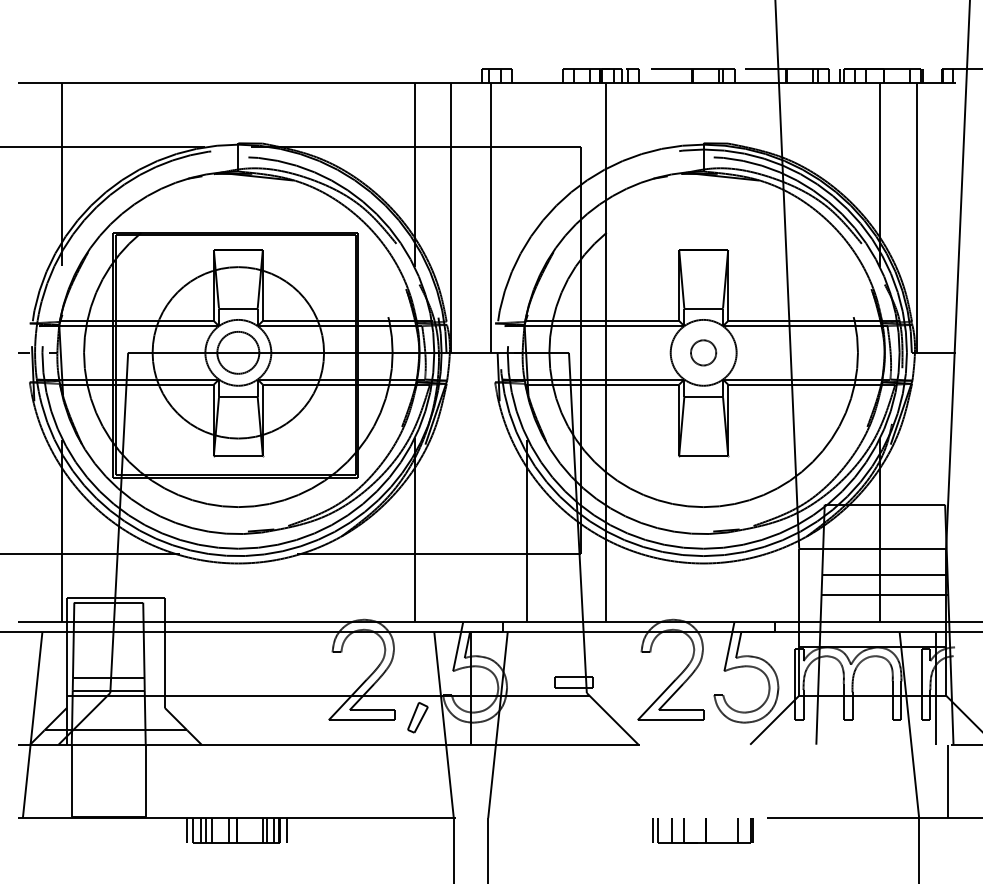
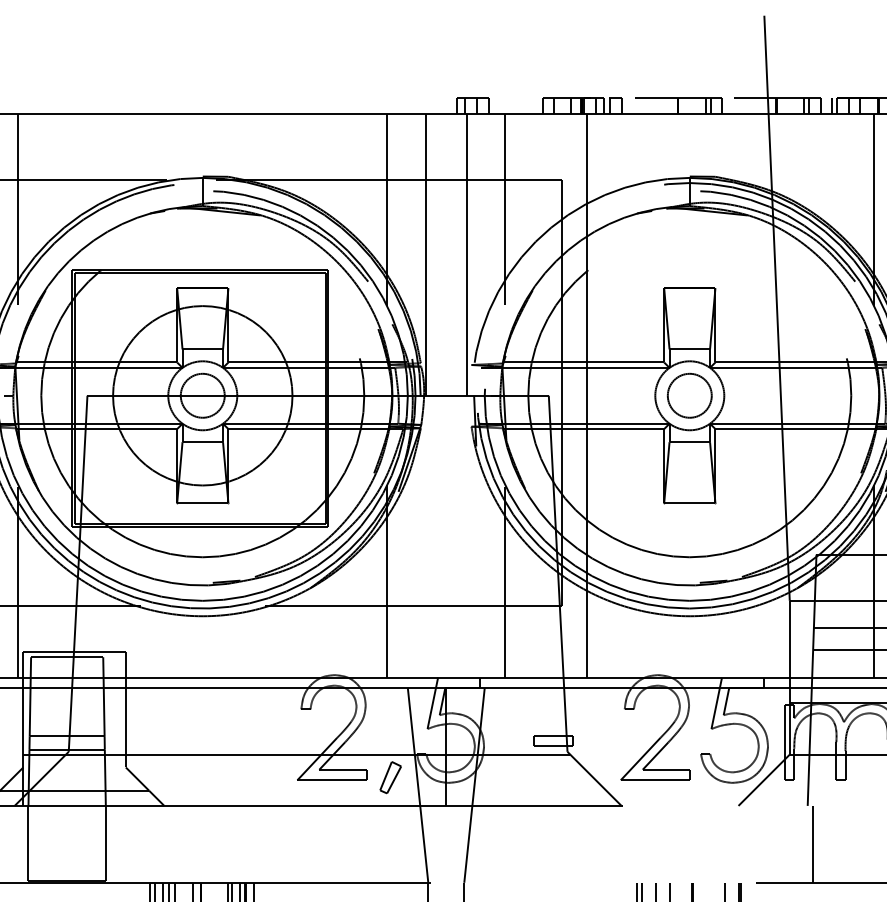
line: (527, 174) -> (505, 209), added
circle: (703, 352) -> (689, 395), size x1.67
line: (821, 781) -> (813, 844), added

